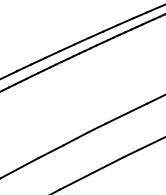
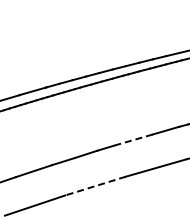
line: (125, 114) -> (132, 140), solid -> dashed
line: (92, 173) -> (95, 186), solid -> dashed

